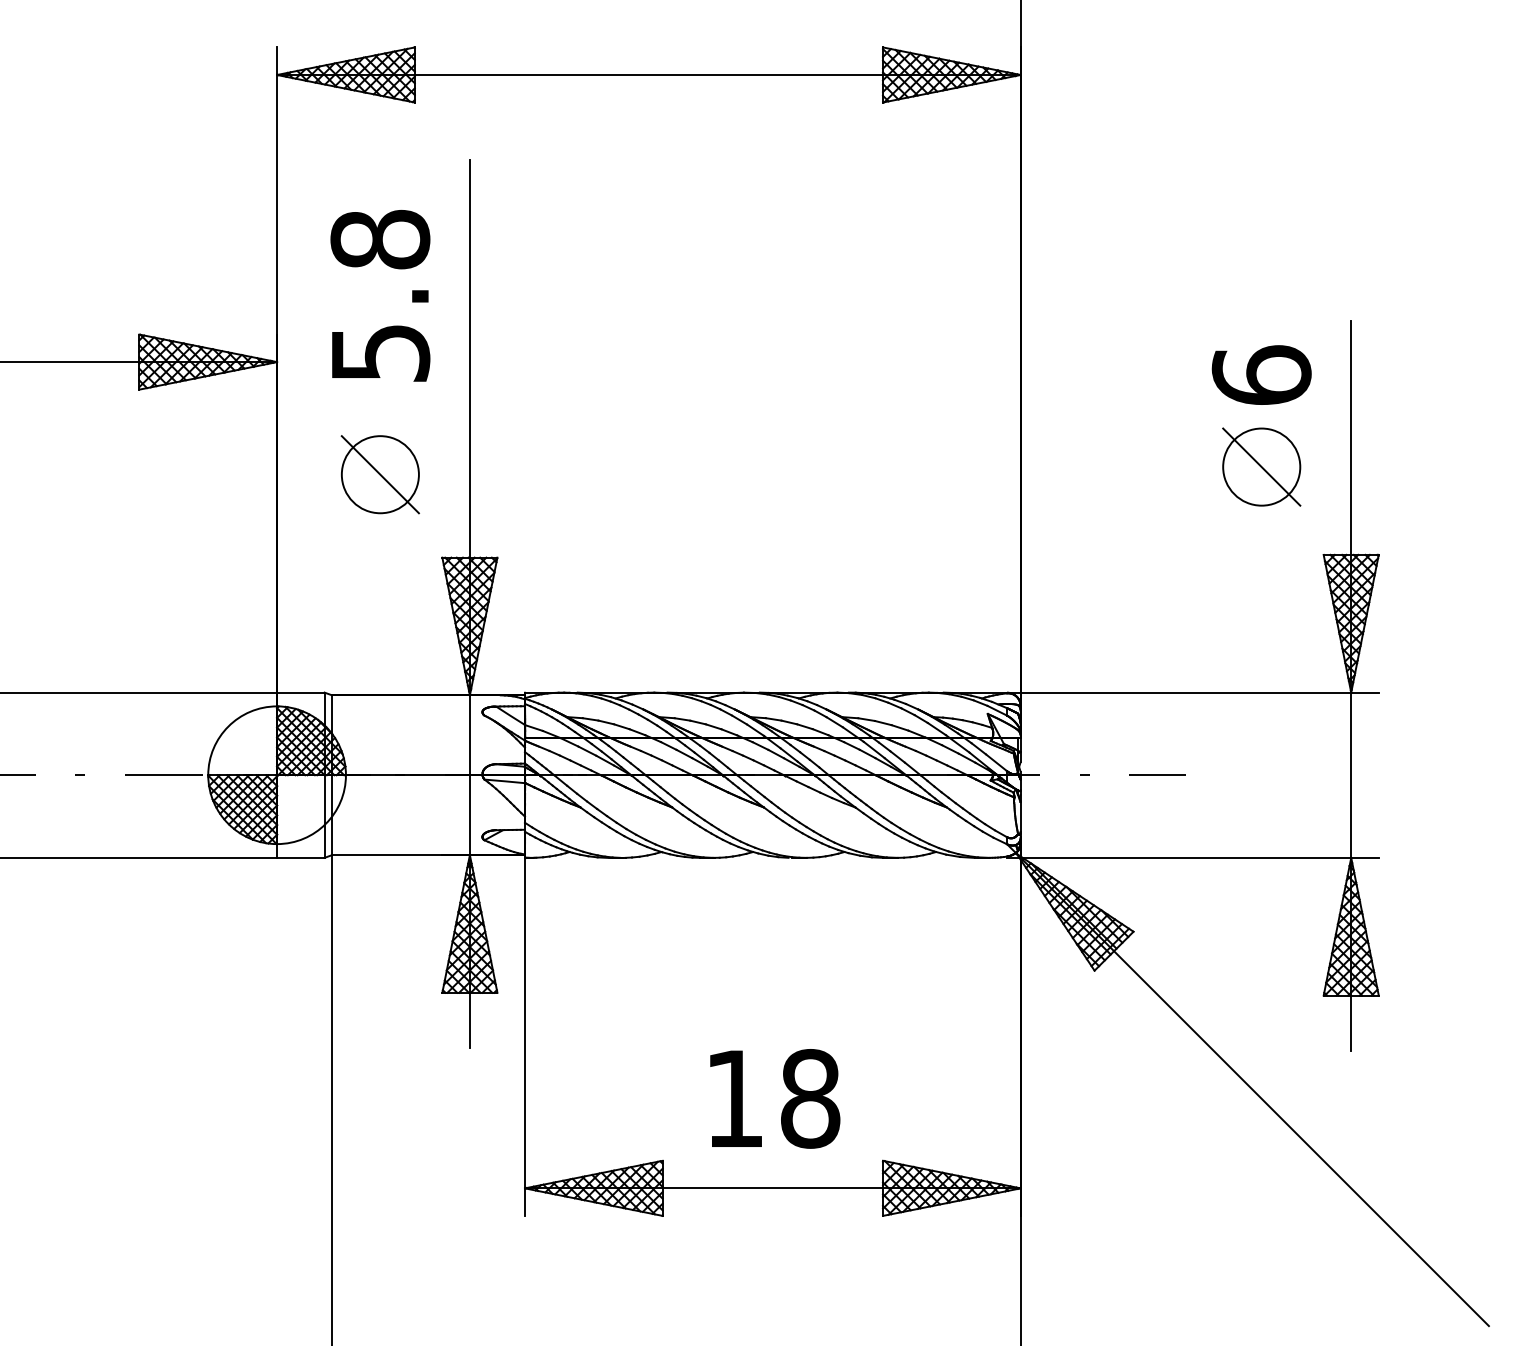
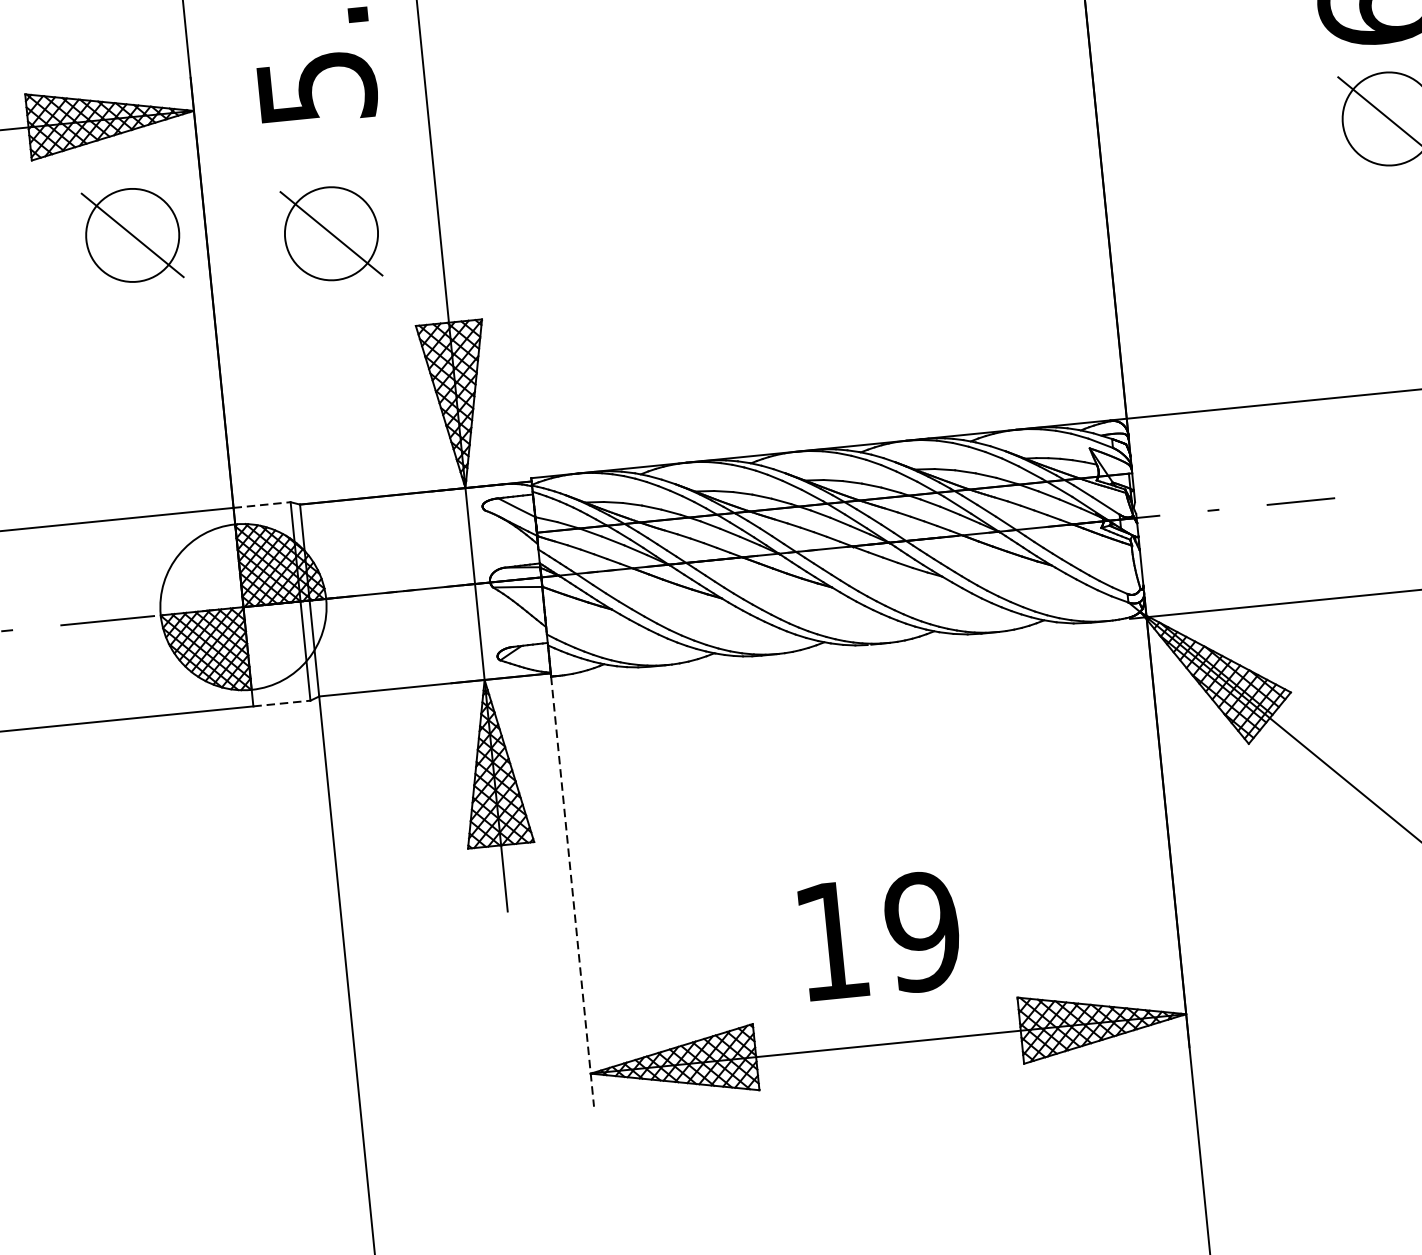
part: (215, 459) -> (131, 235), added
line: (300, 692) -> (261, 504), solid -> dashed
line: (300, 857) -> (281, 703), solid -> dashed
line: (524, 1037) -> (572, 892), solid -> dashed
text: (810, 1098) -> (922, 931), 18 -> 19

